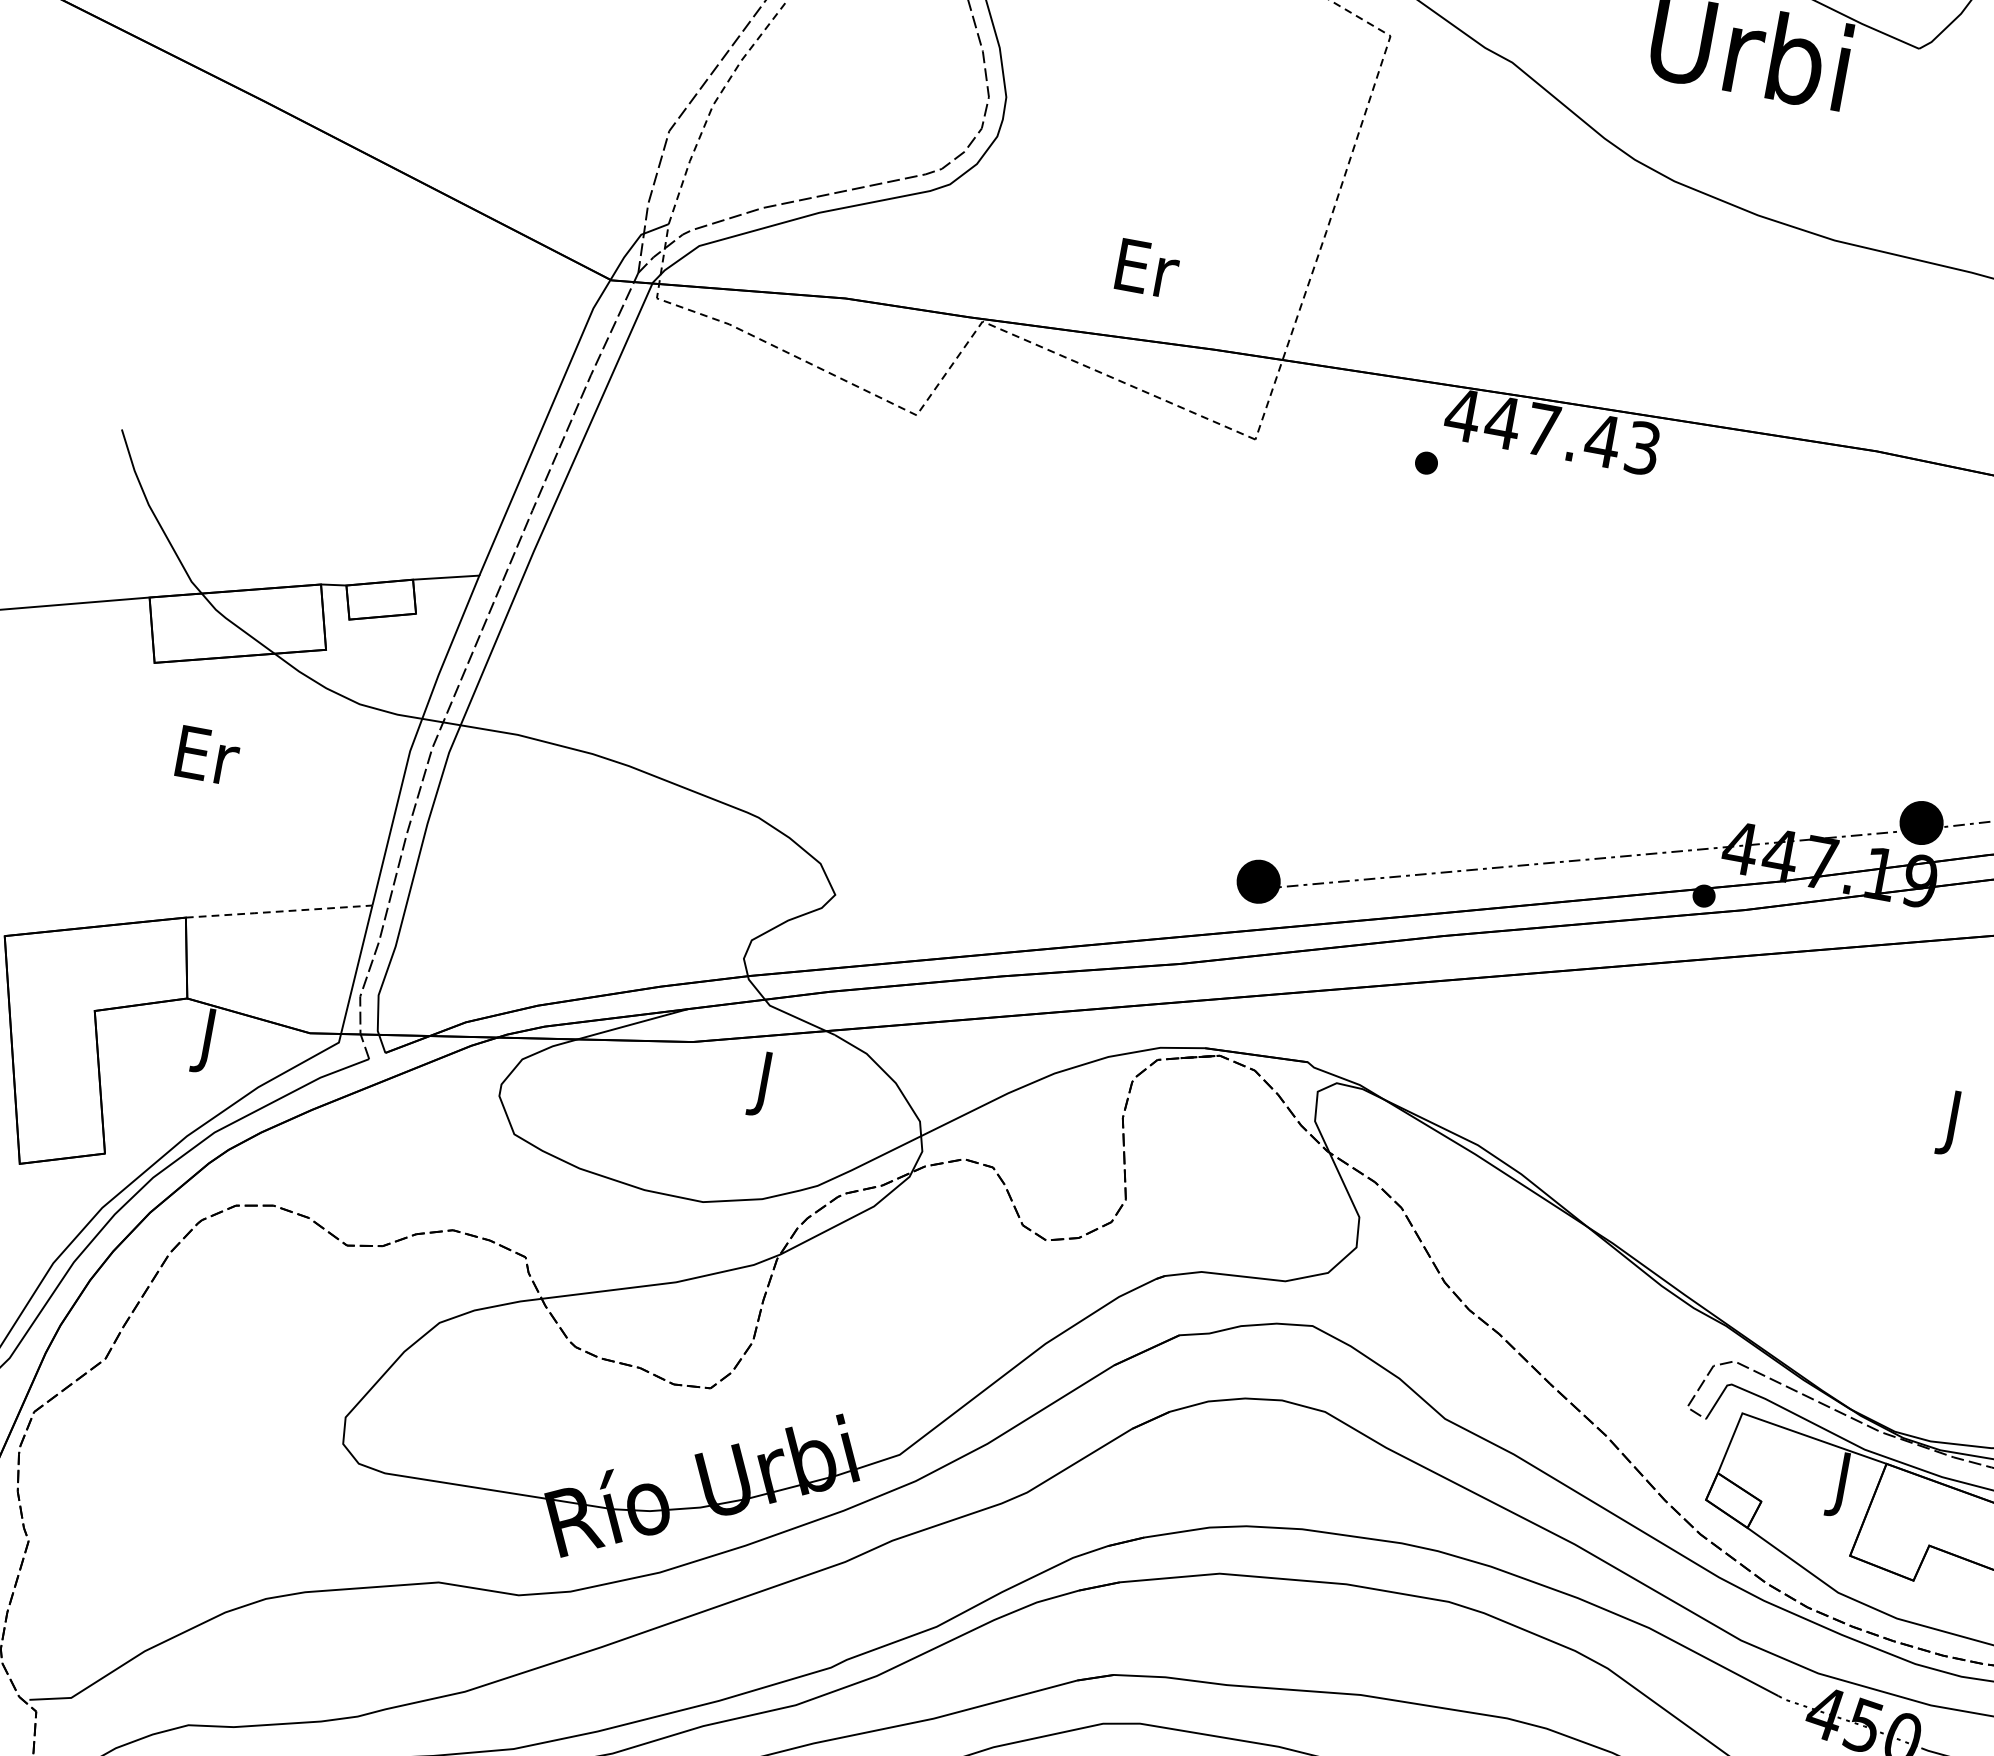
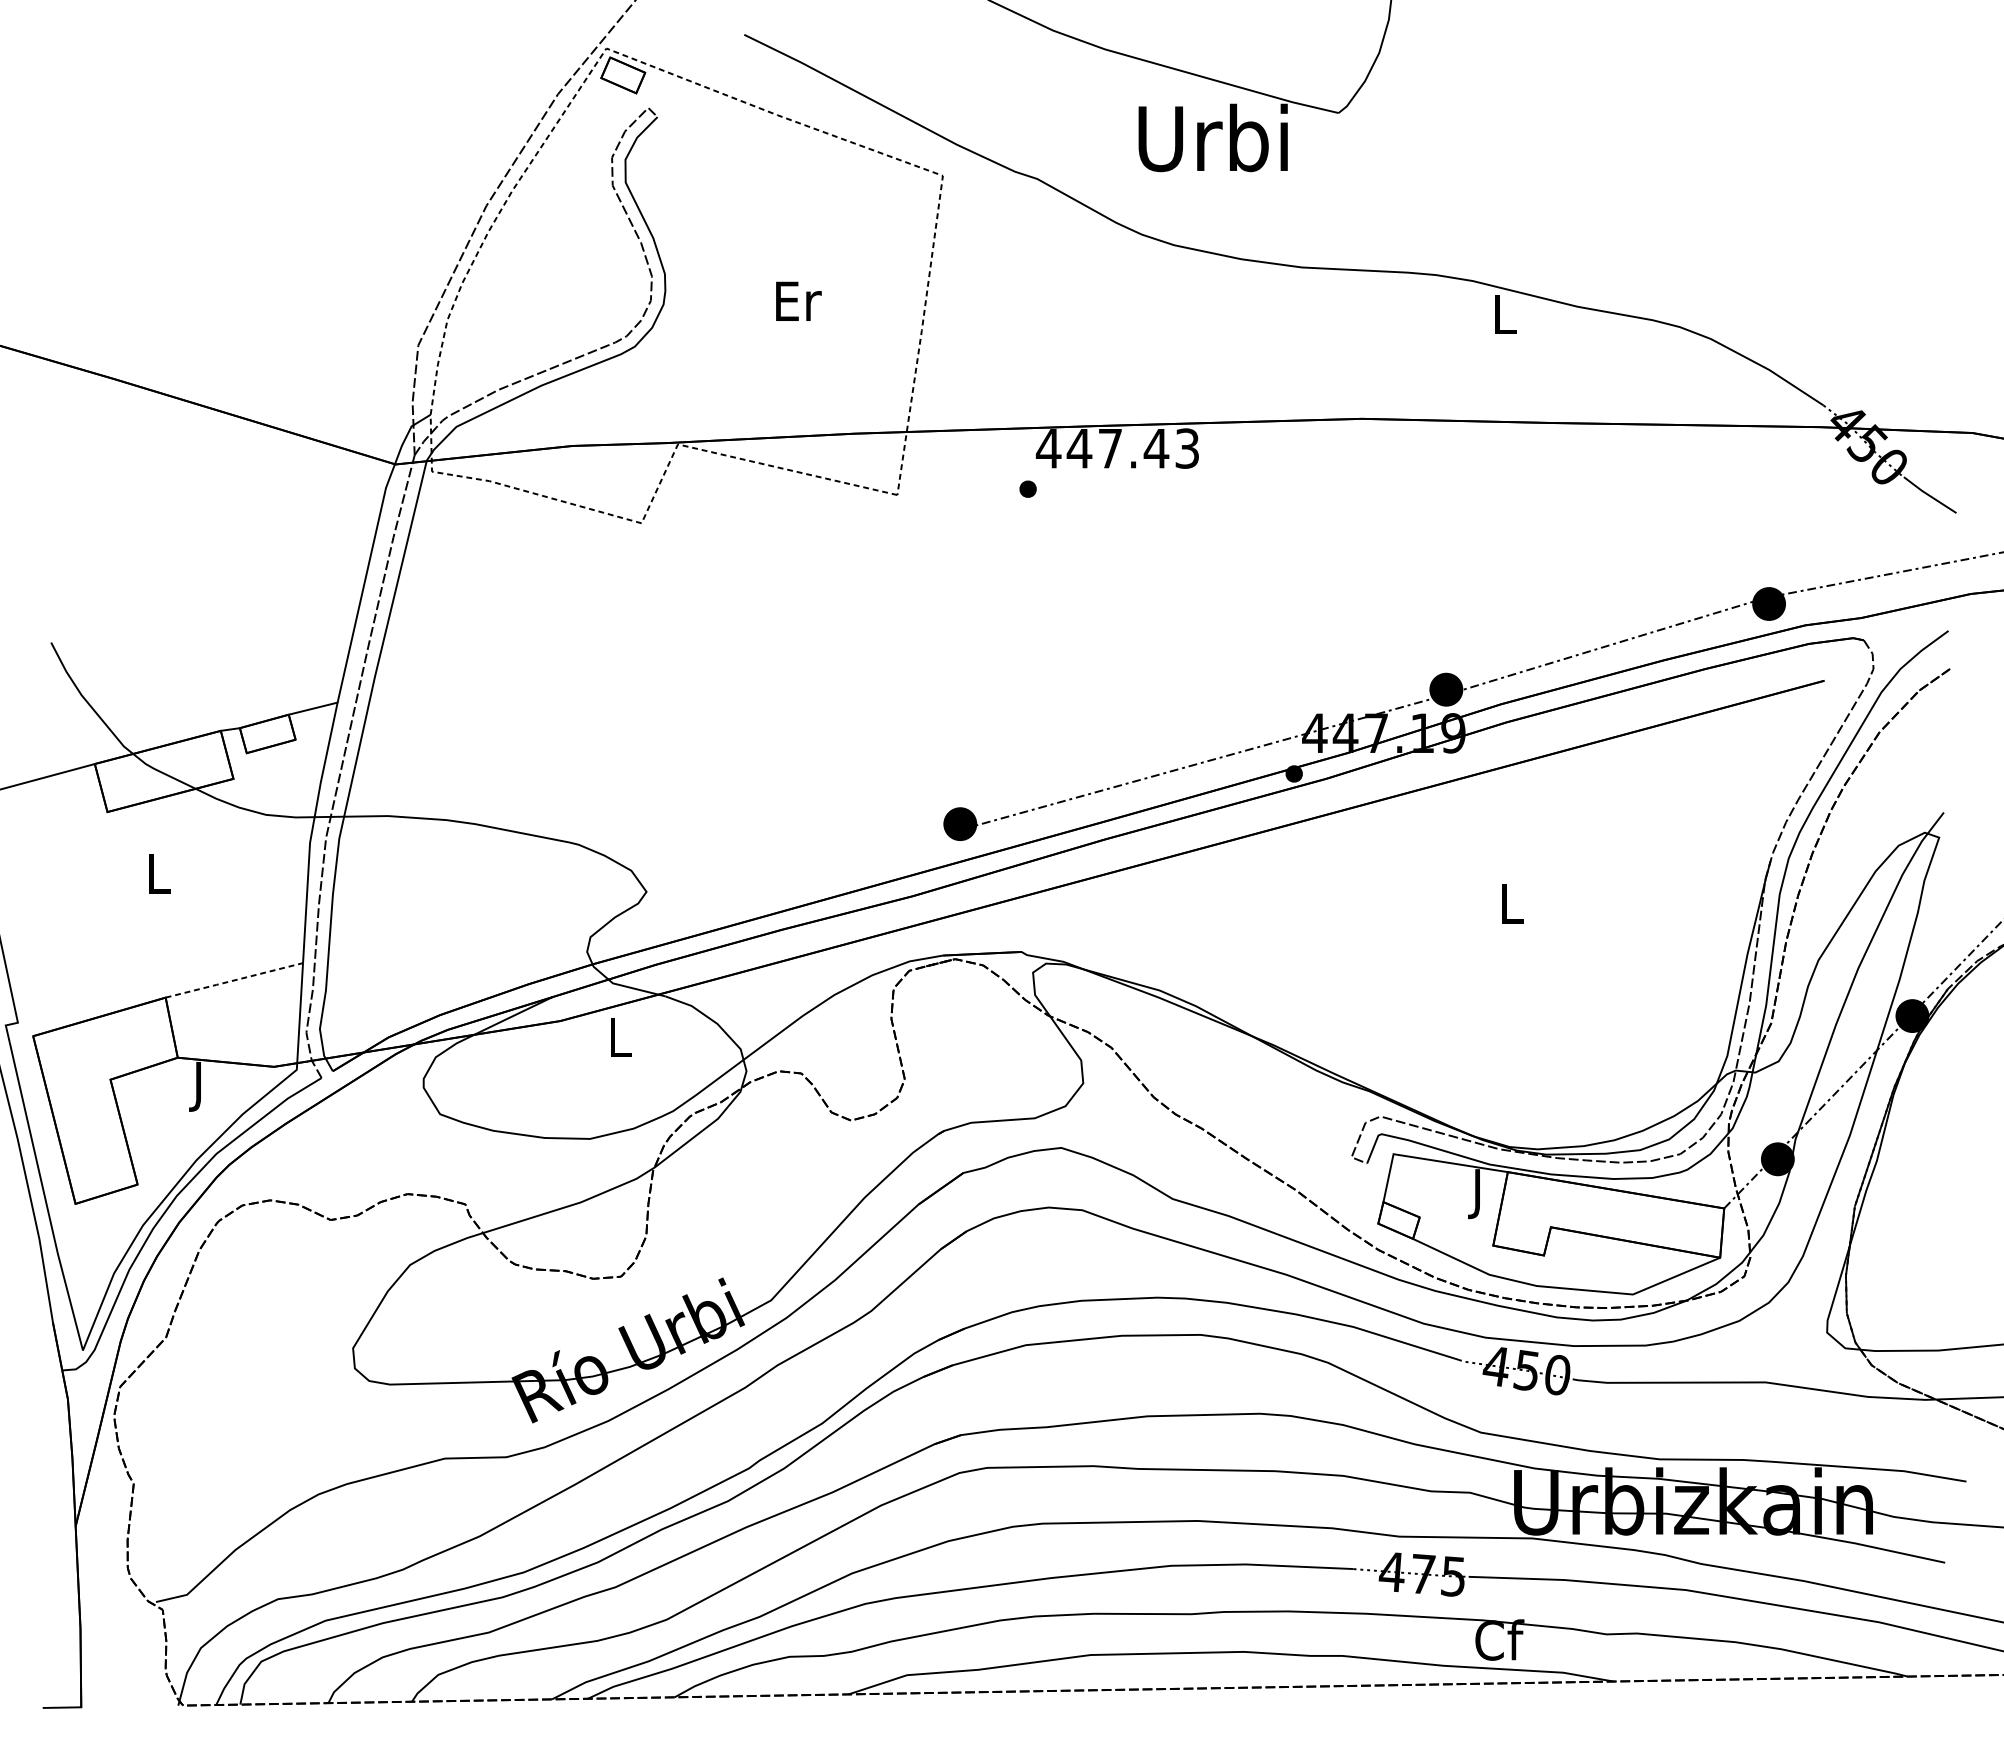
text: (1147, 267) -> (798, 300), moved
text: (208, 755) -> (160, 873), Er -> L
text: (765, 1084) -> (620, 1042), J -> L
text: (1955, 1124) -> (1512, 909), J -> L

